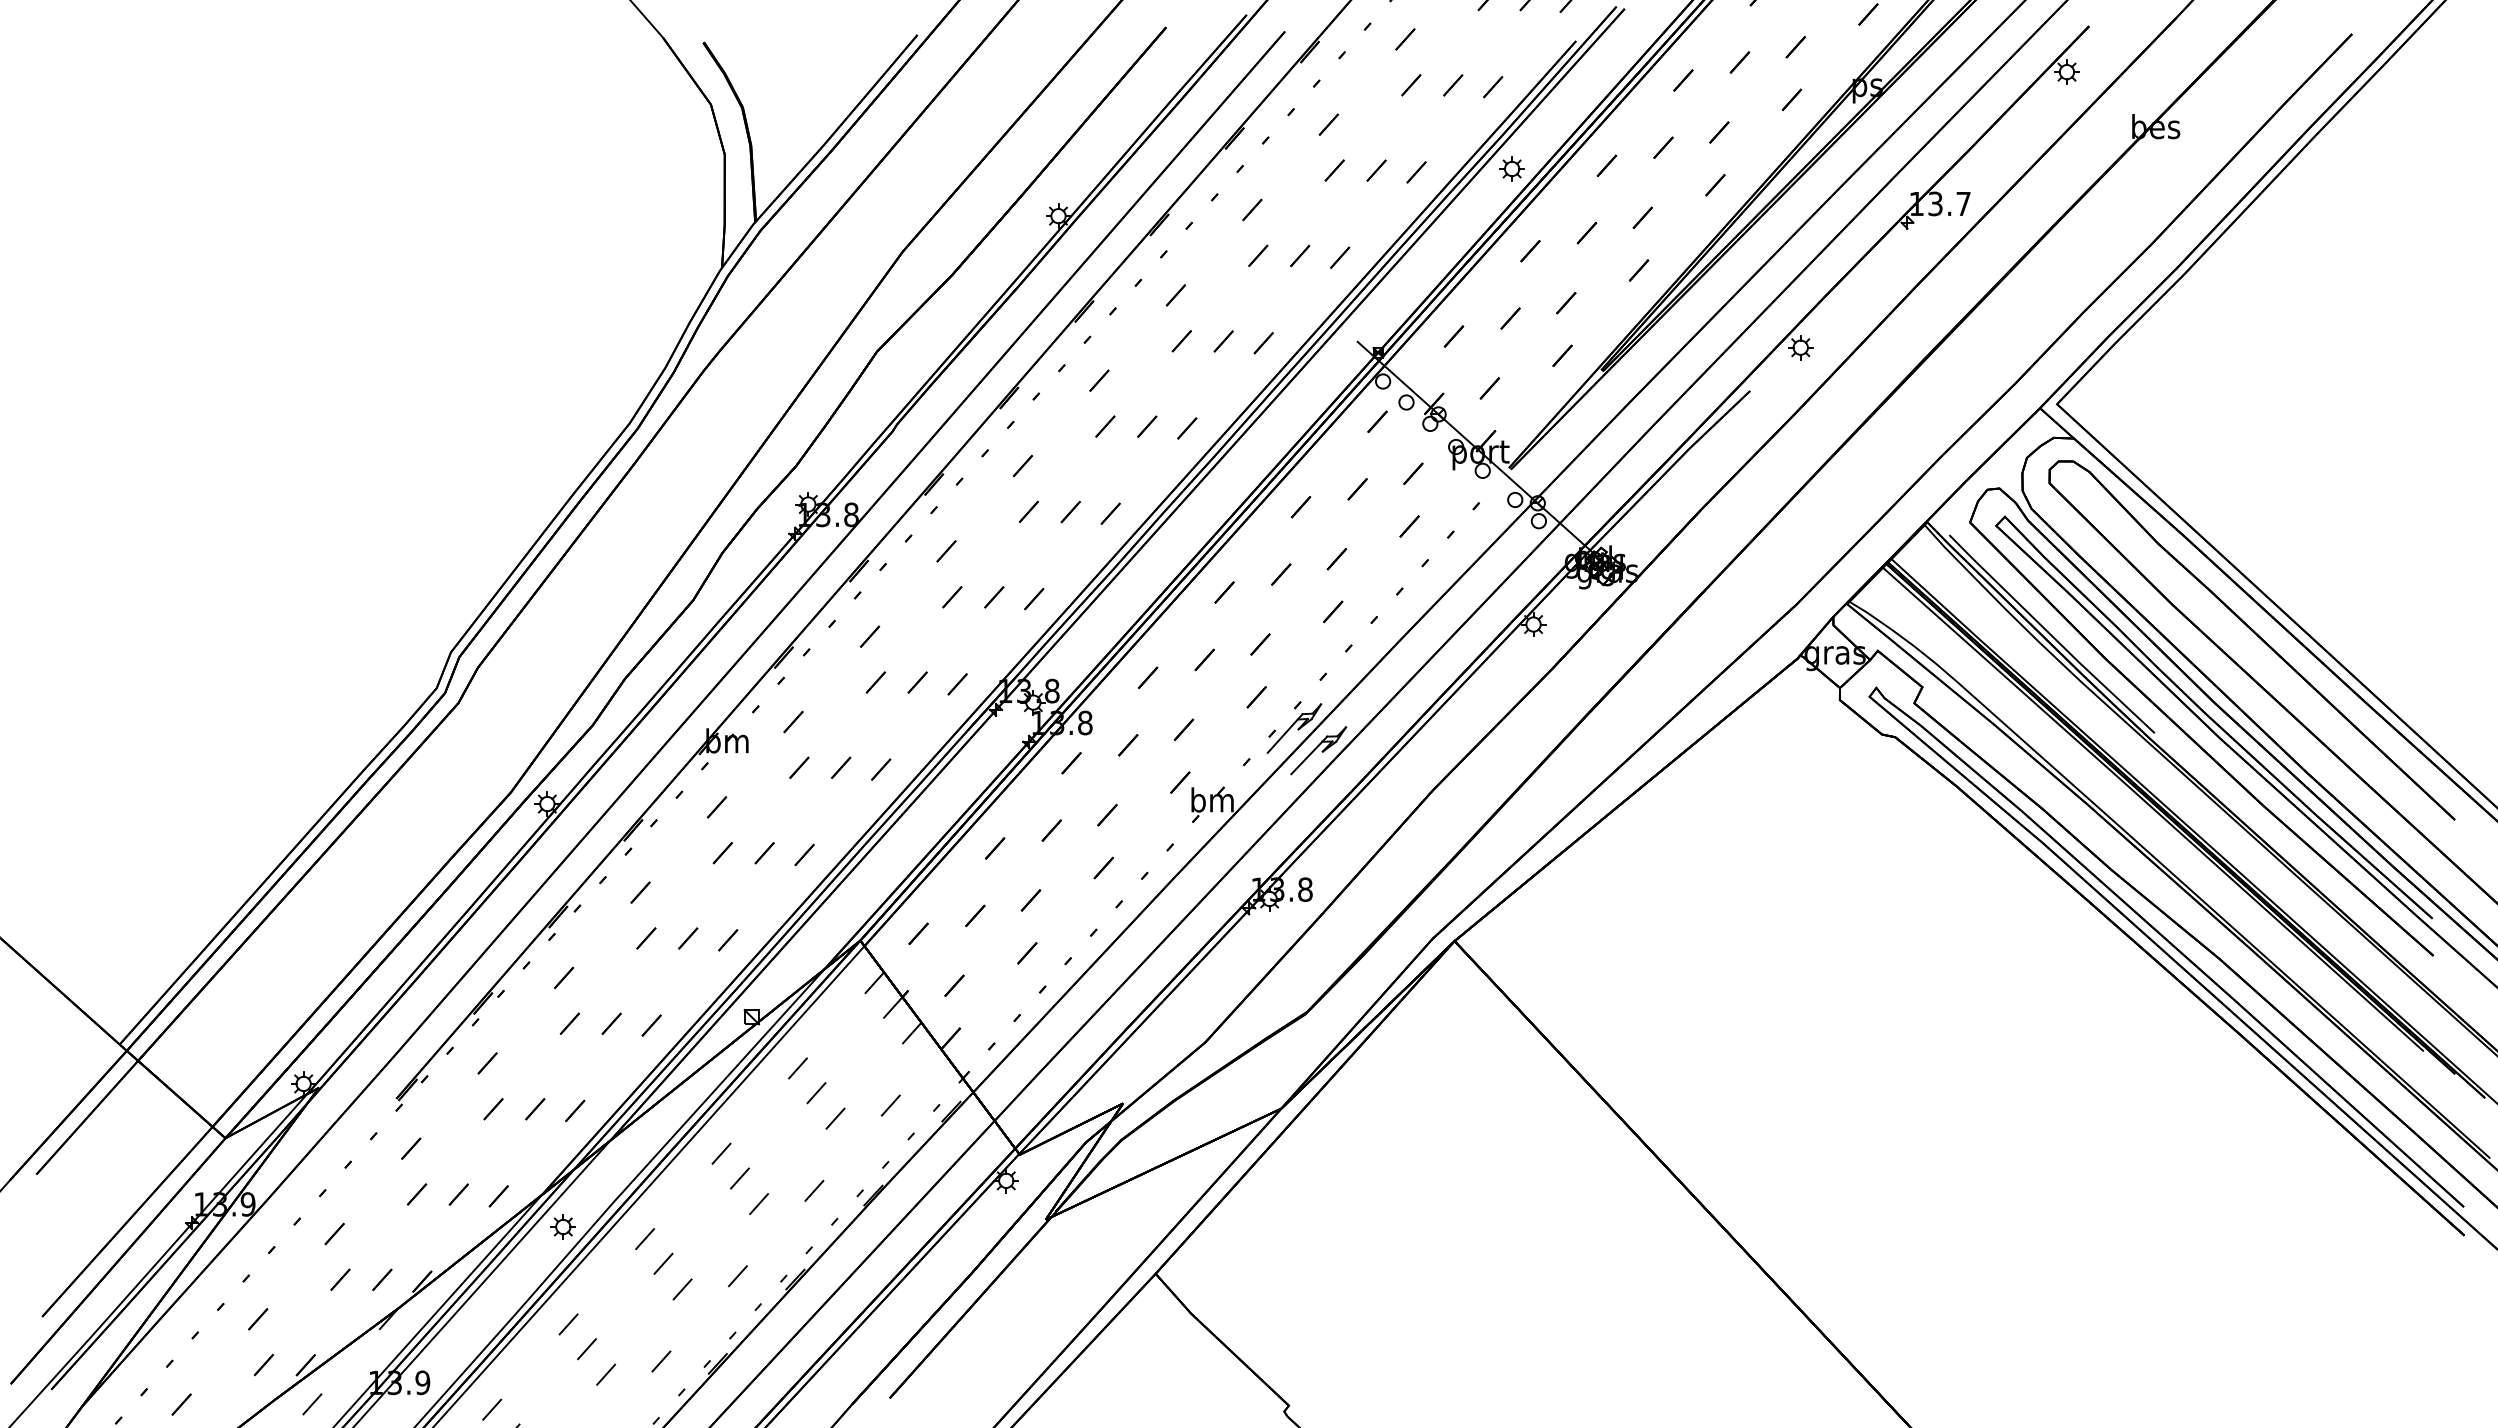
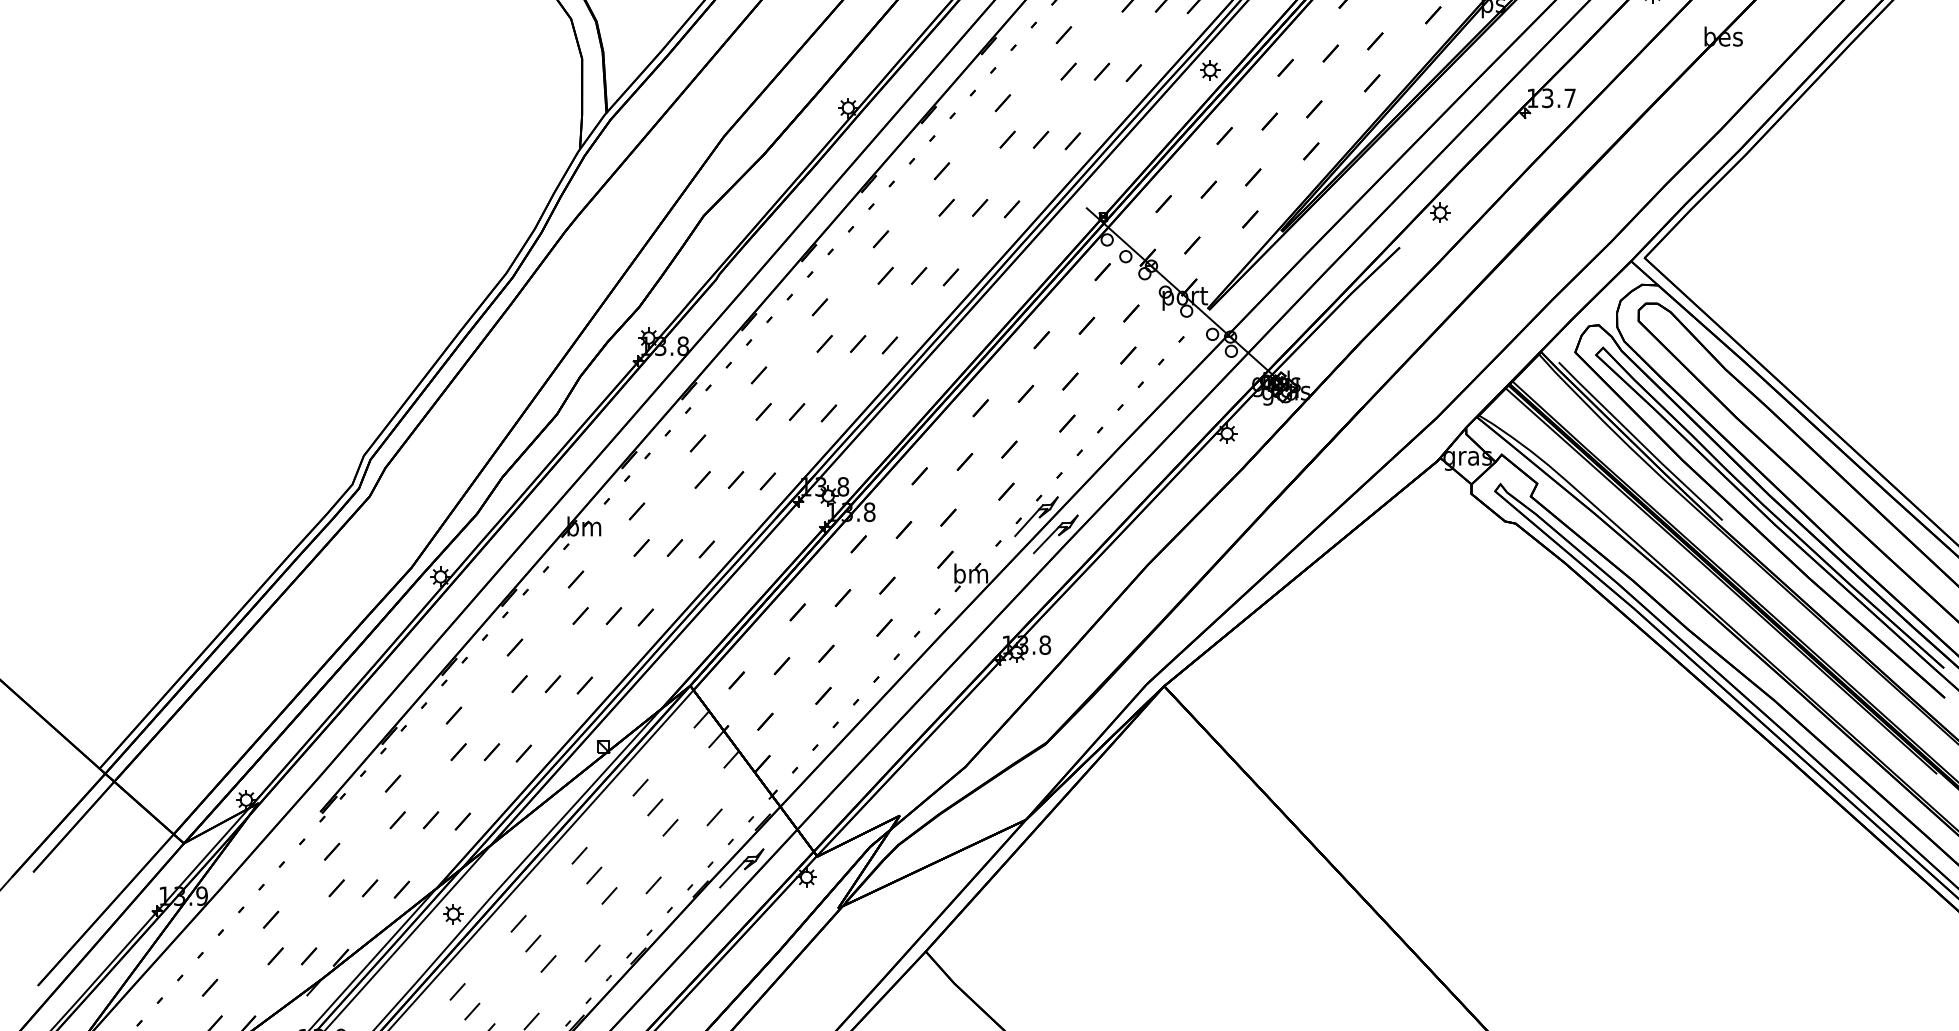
part: (924, 1169) -> (741, 868), added

